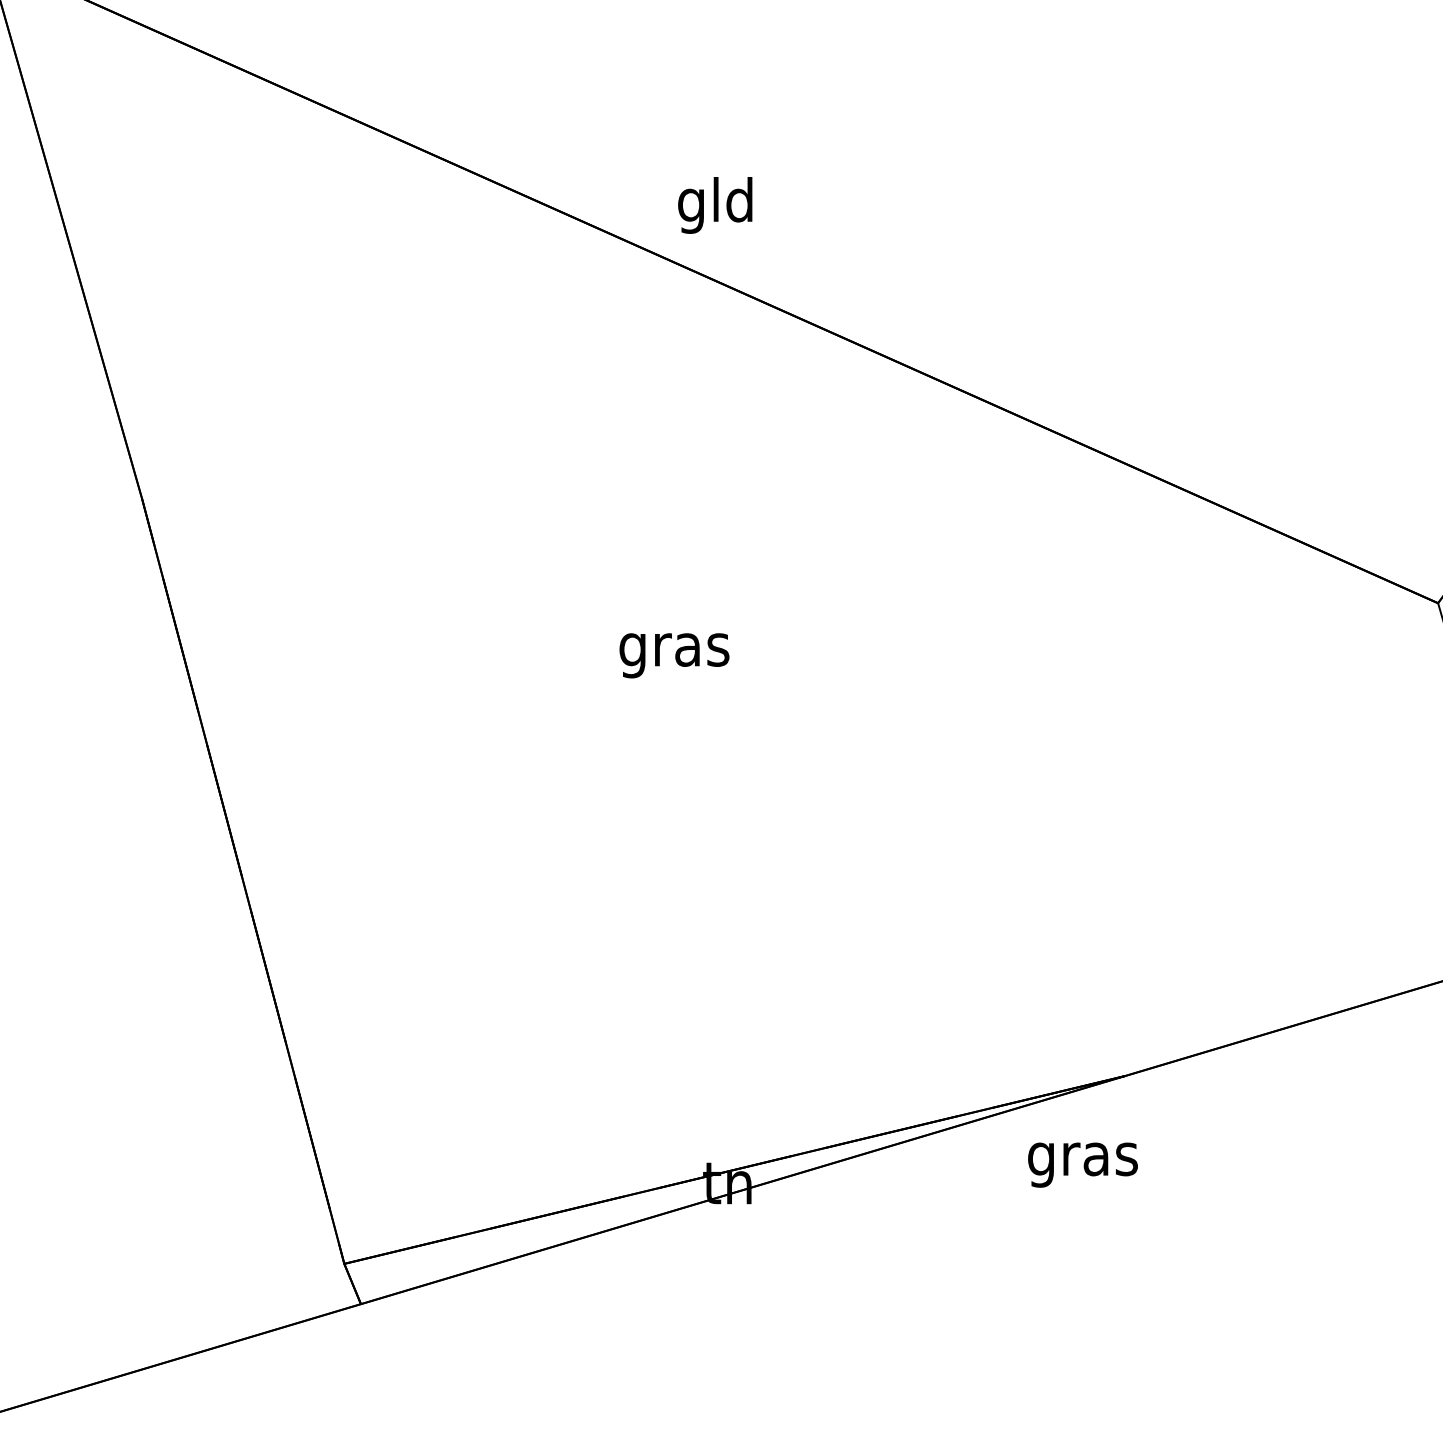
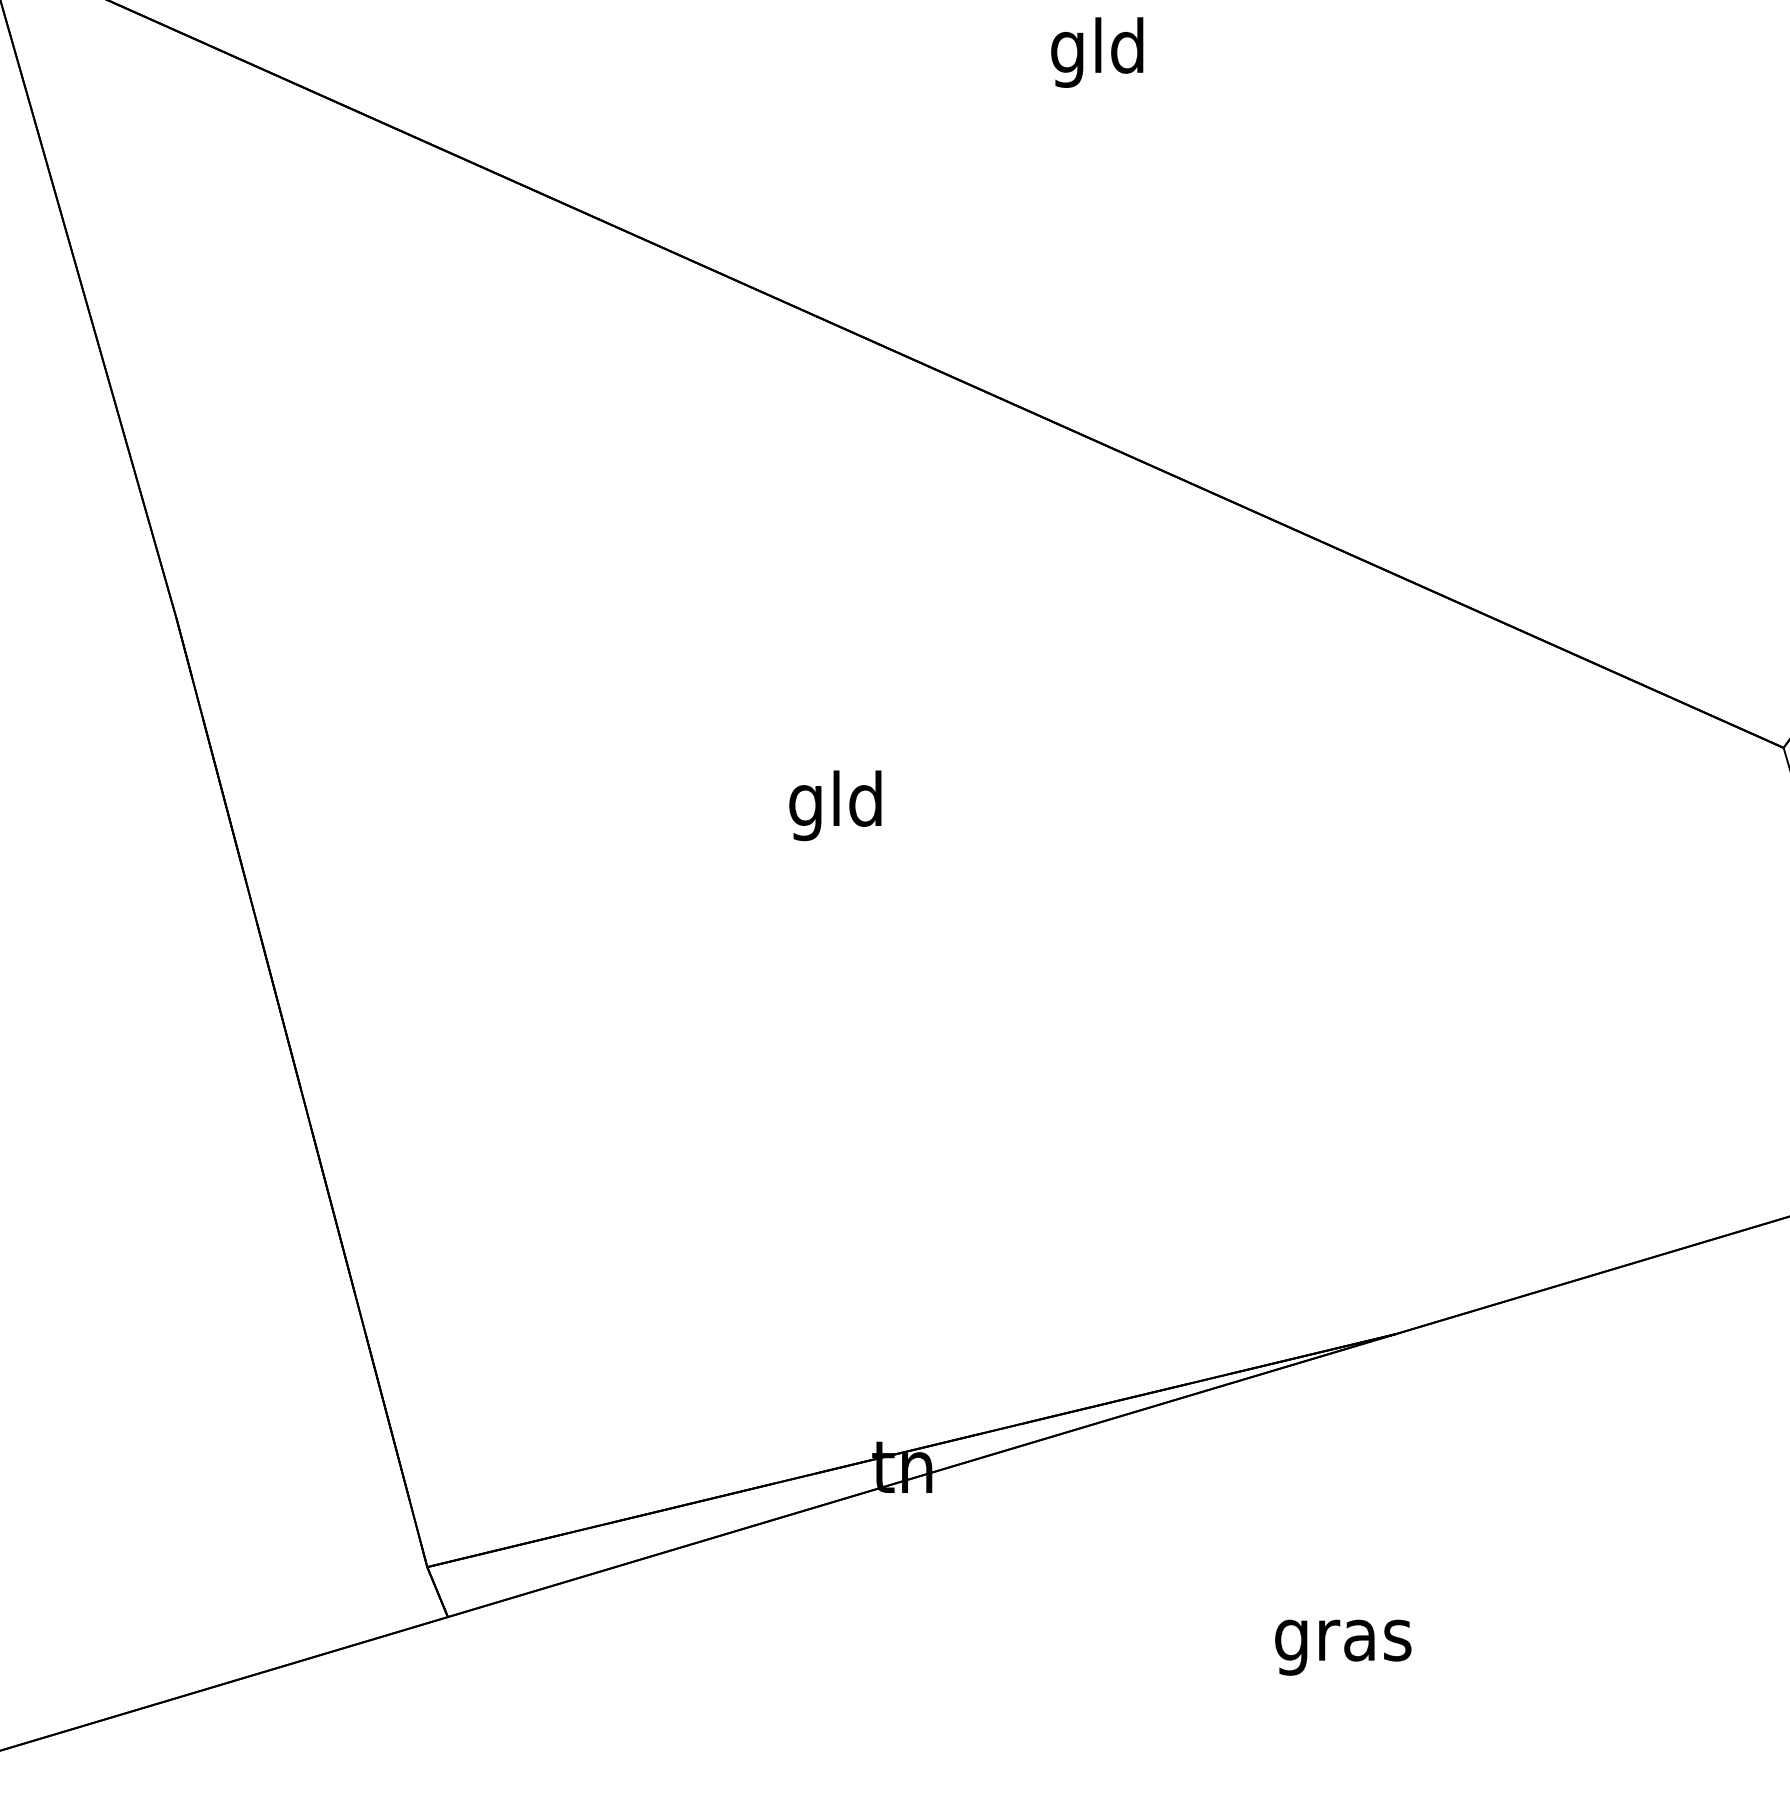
text: (715, 205) -> (1097, 52), moved
text: (674, 649) -> (836, 805), gras -> gld
text: (1083, 1164) -> (1343, 1647), moved

